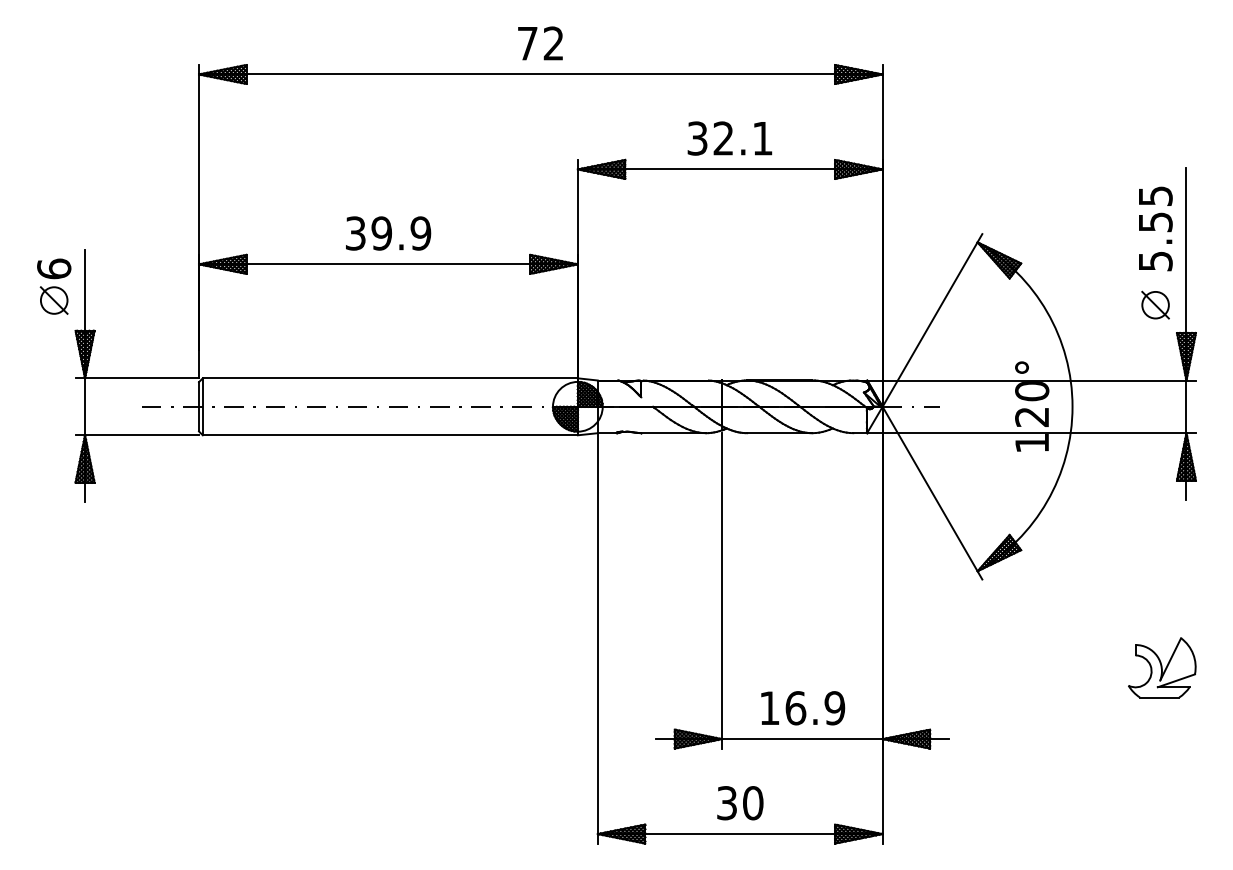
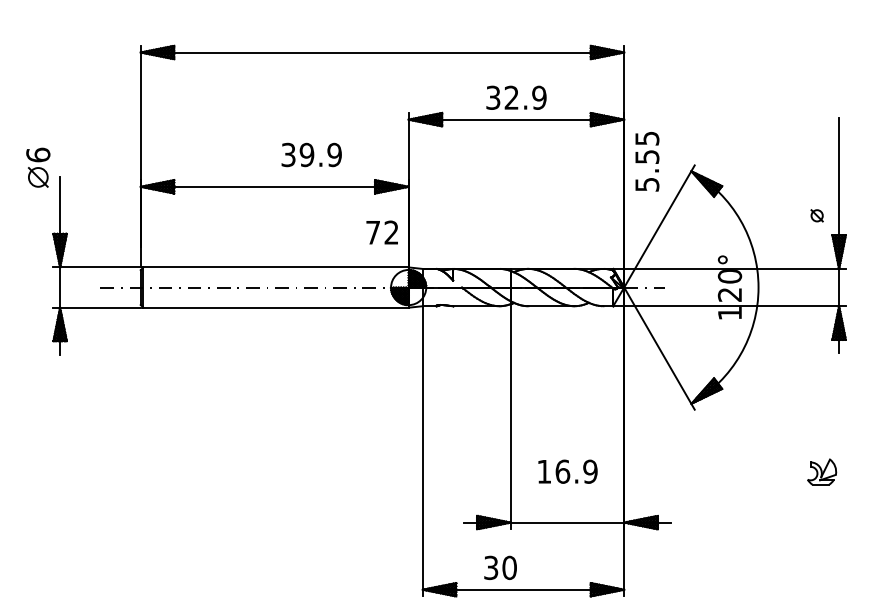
text: (539, 43) -> (381, 232), moved
text: (762, 138) -> (539, 97), 32.1 -> 32.9
text: (1155, 228) -> (647, 161), moved
text: (388, 232) -> (311, 154), moved
part: (54, 286) -> (38, 167), moved
part: (1154, 304) -> (816, 215), size x0.6
part: (1161, 666) -> (821, 471), size x0.6
text: (802, 707) -> (567, 471), moved
text: (740, 802) -> (500, 567), moved

